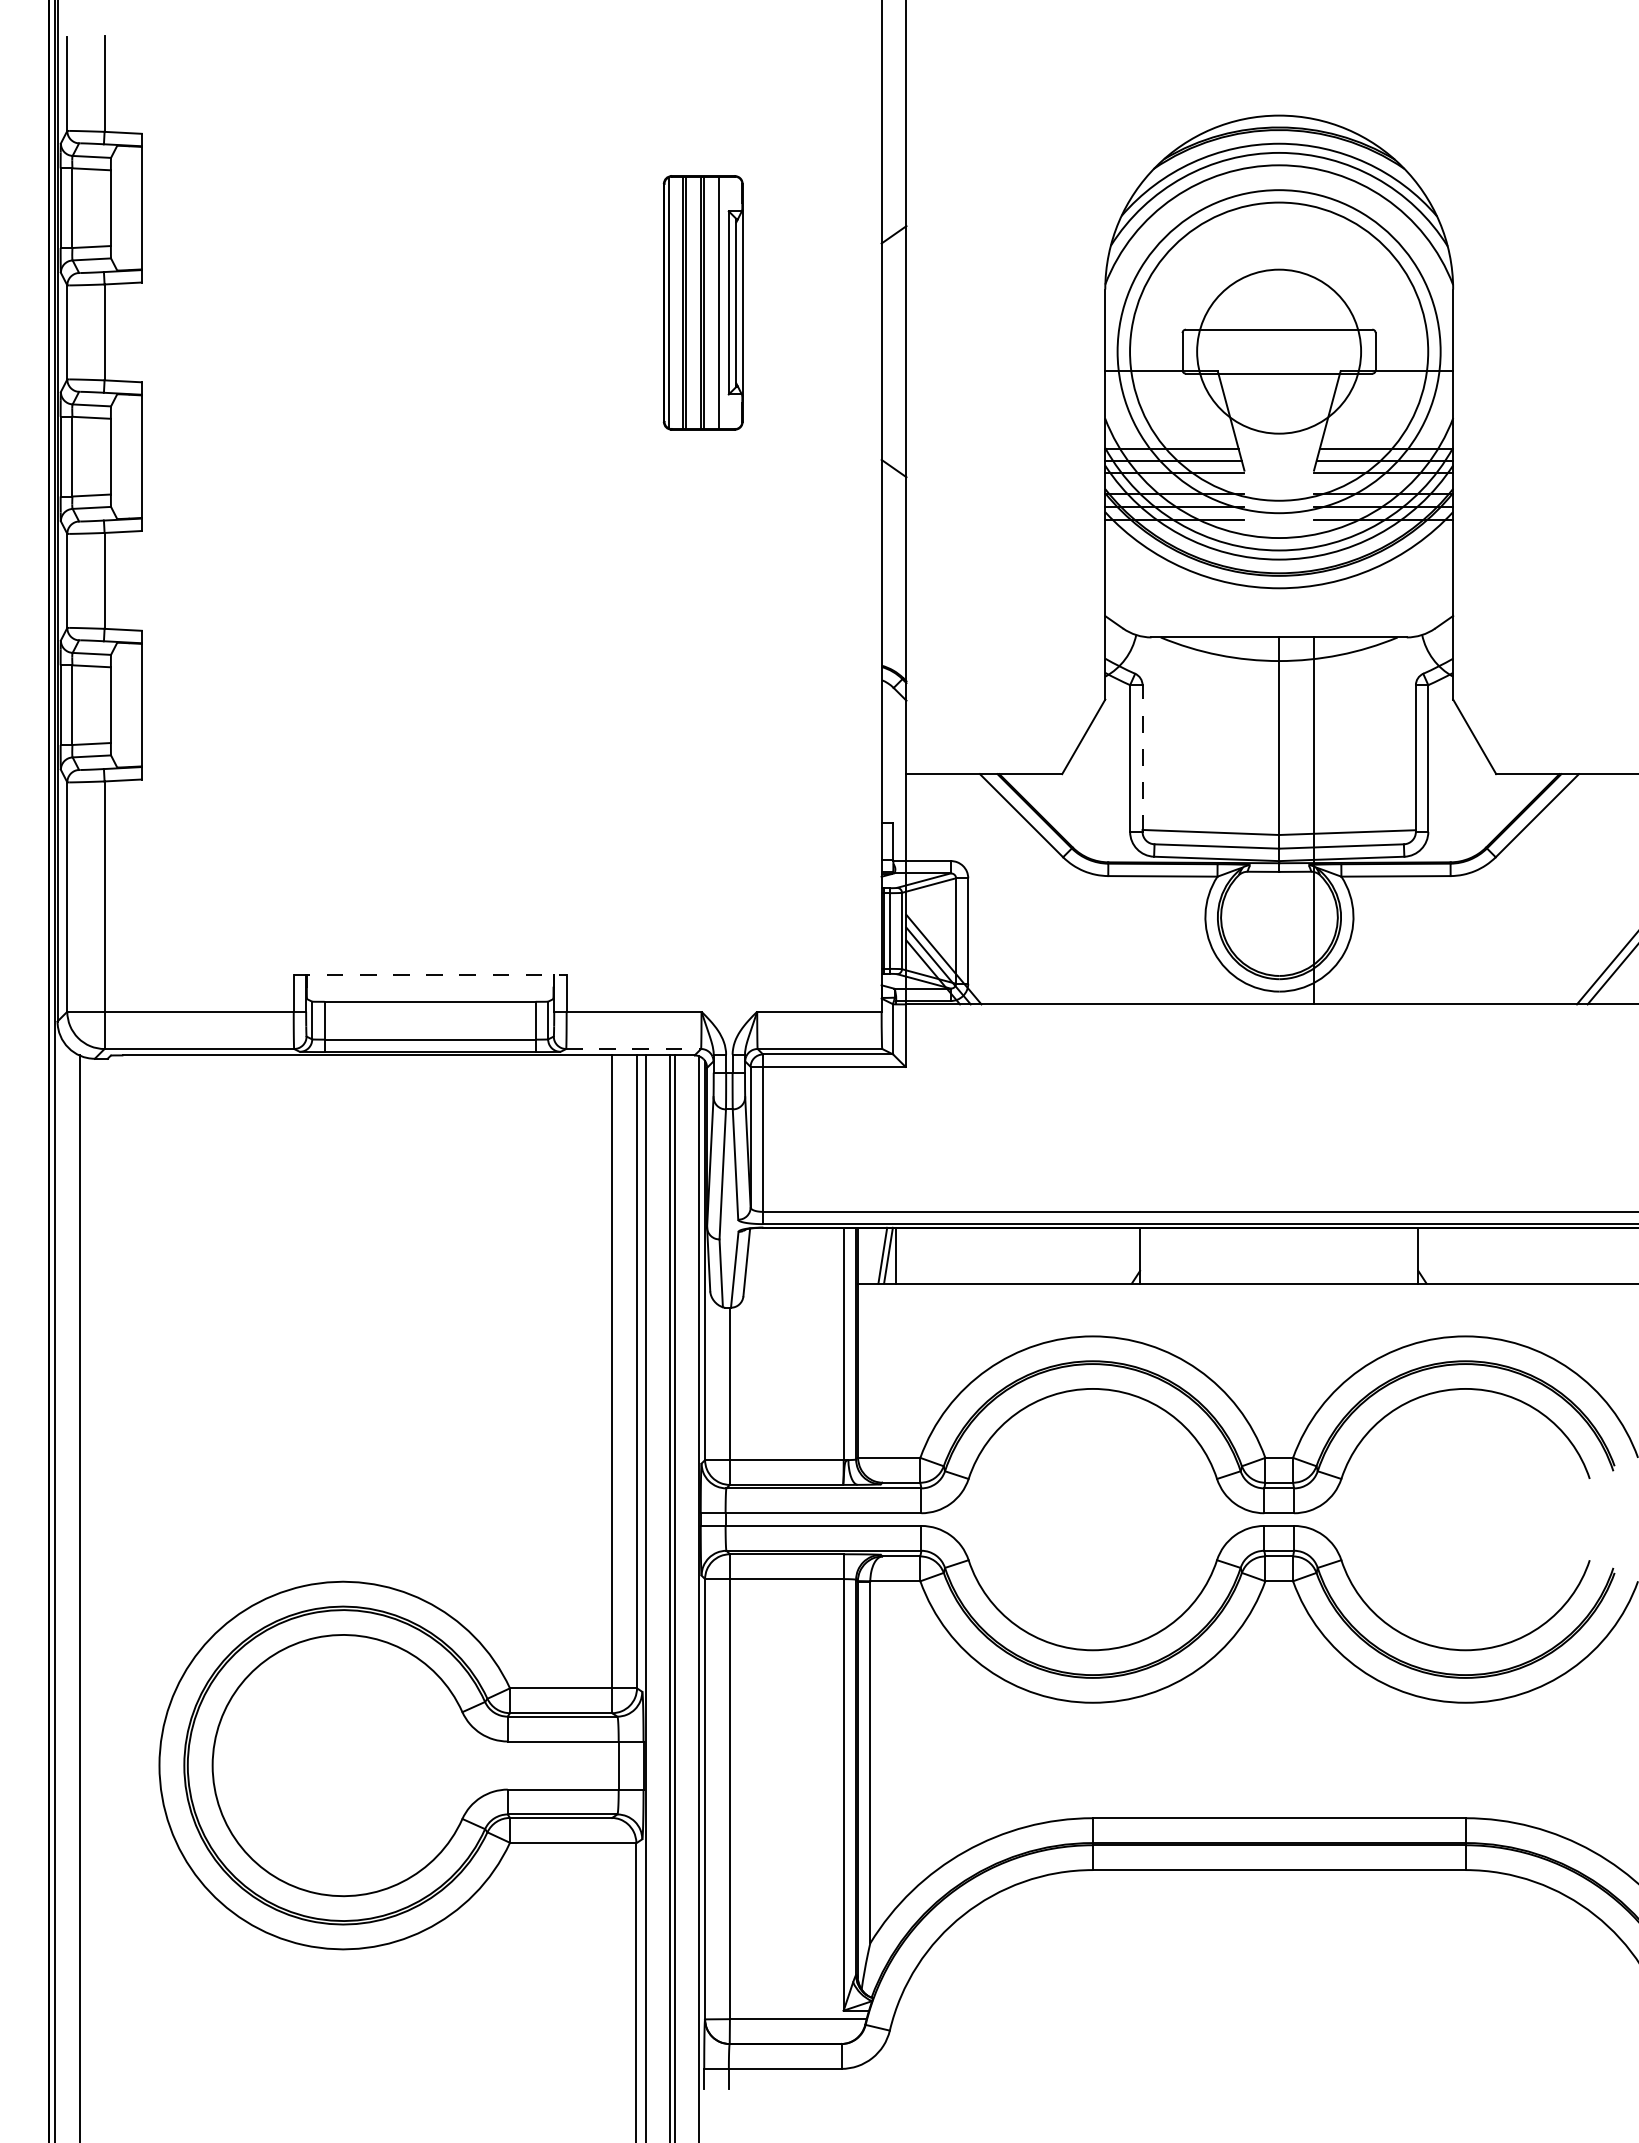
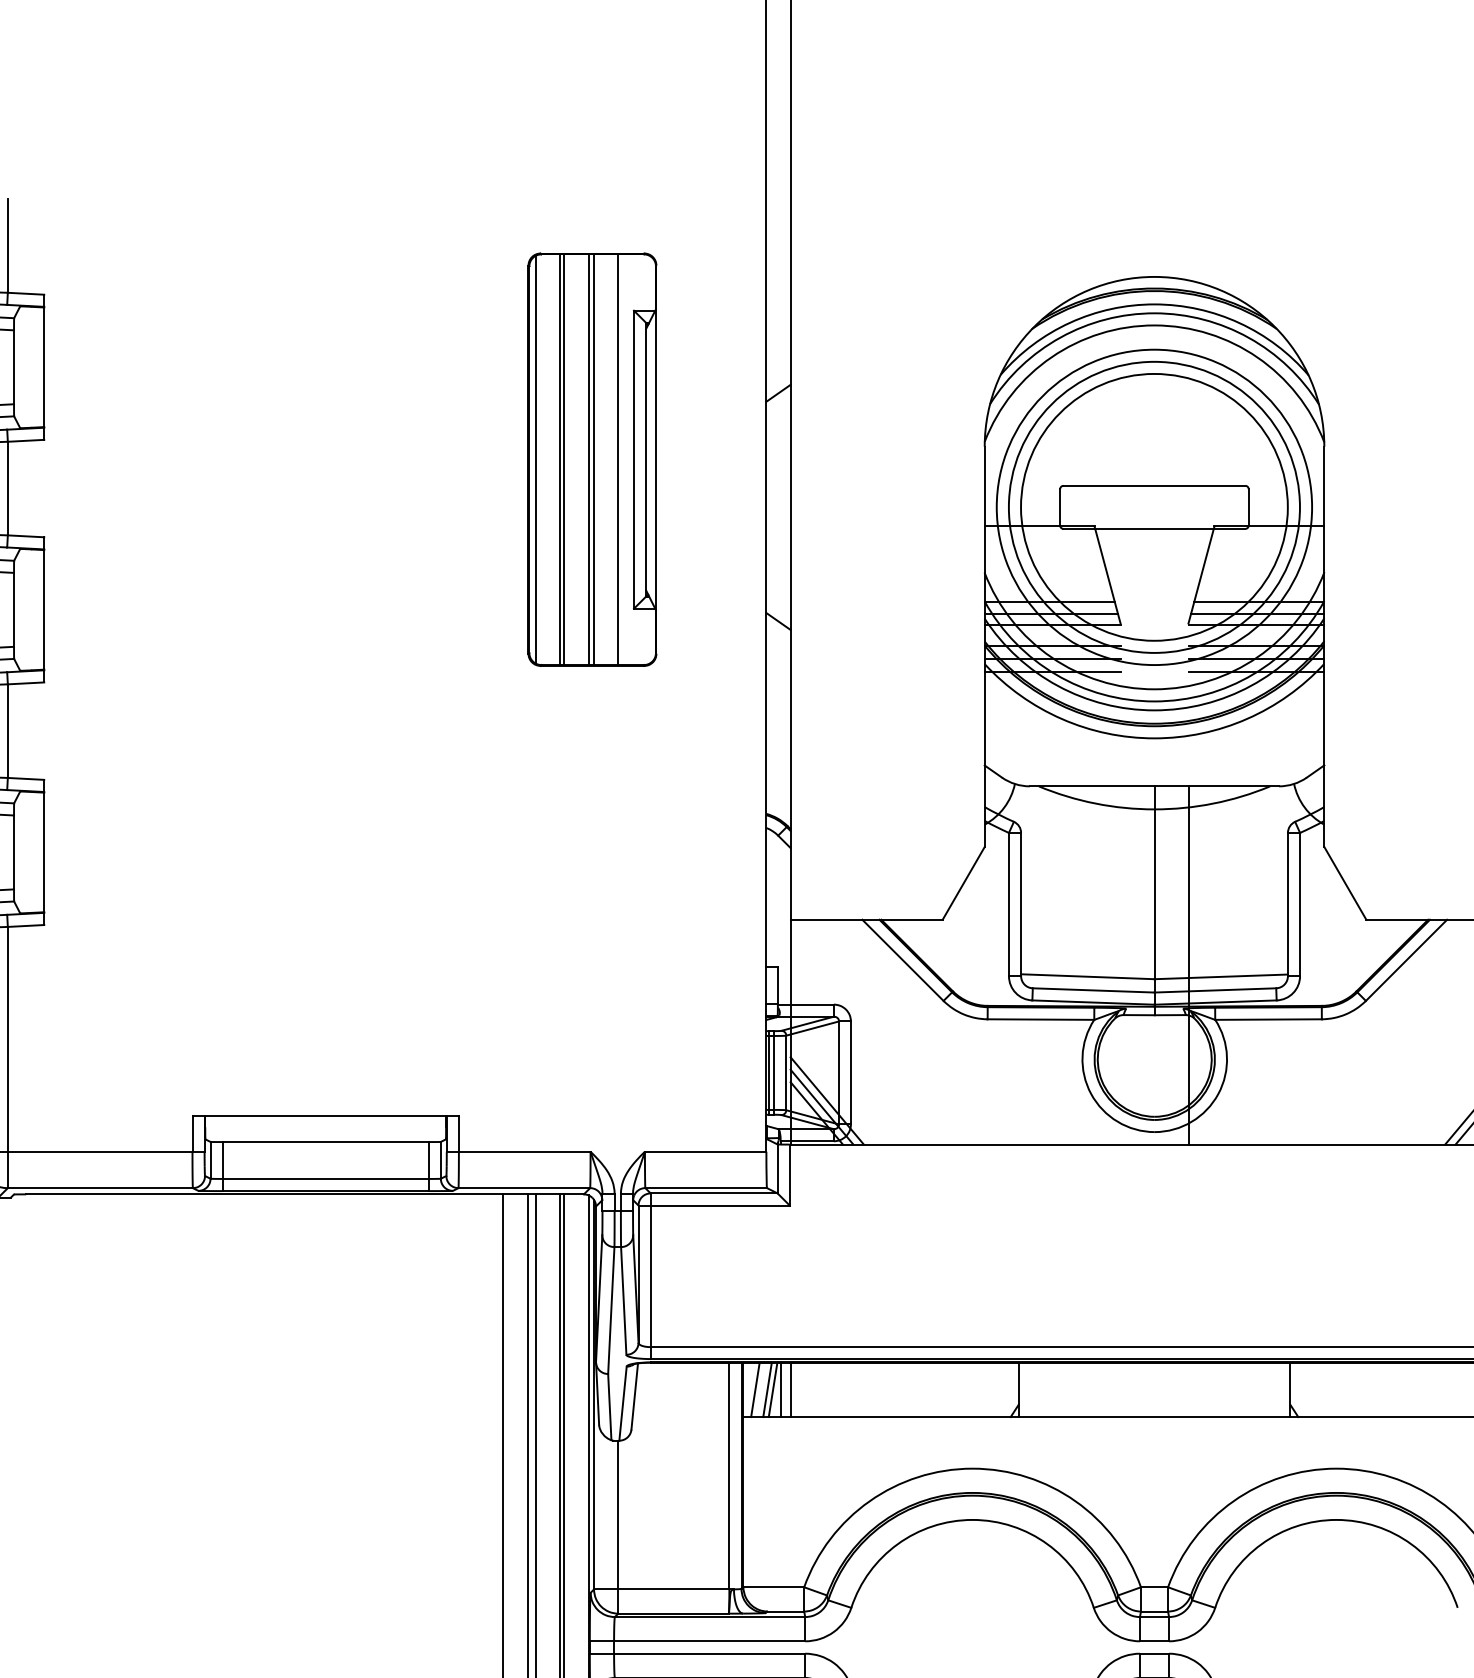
part: (702, 302) -> (591, 459), size x1.67
circle: (1278, 351) -> (1153, 507), size x1.67
line: (1142, 758) -> (1021, 904), dashed -> solid
line: (430, 974) -> (326, 1115), dashed -> solid
line: (634, 1049) -> (525, 1188), dashed -> solid
line: (870, 1255) -> (755, 1389), added
line: (906, 1255) -> (790, 1389), added

